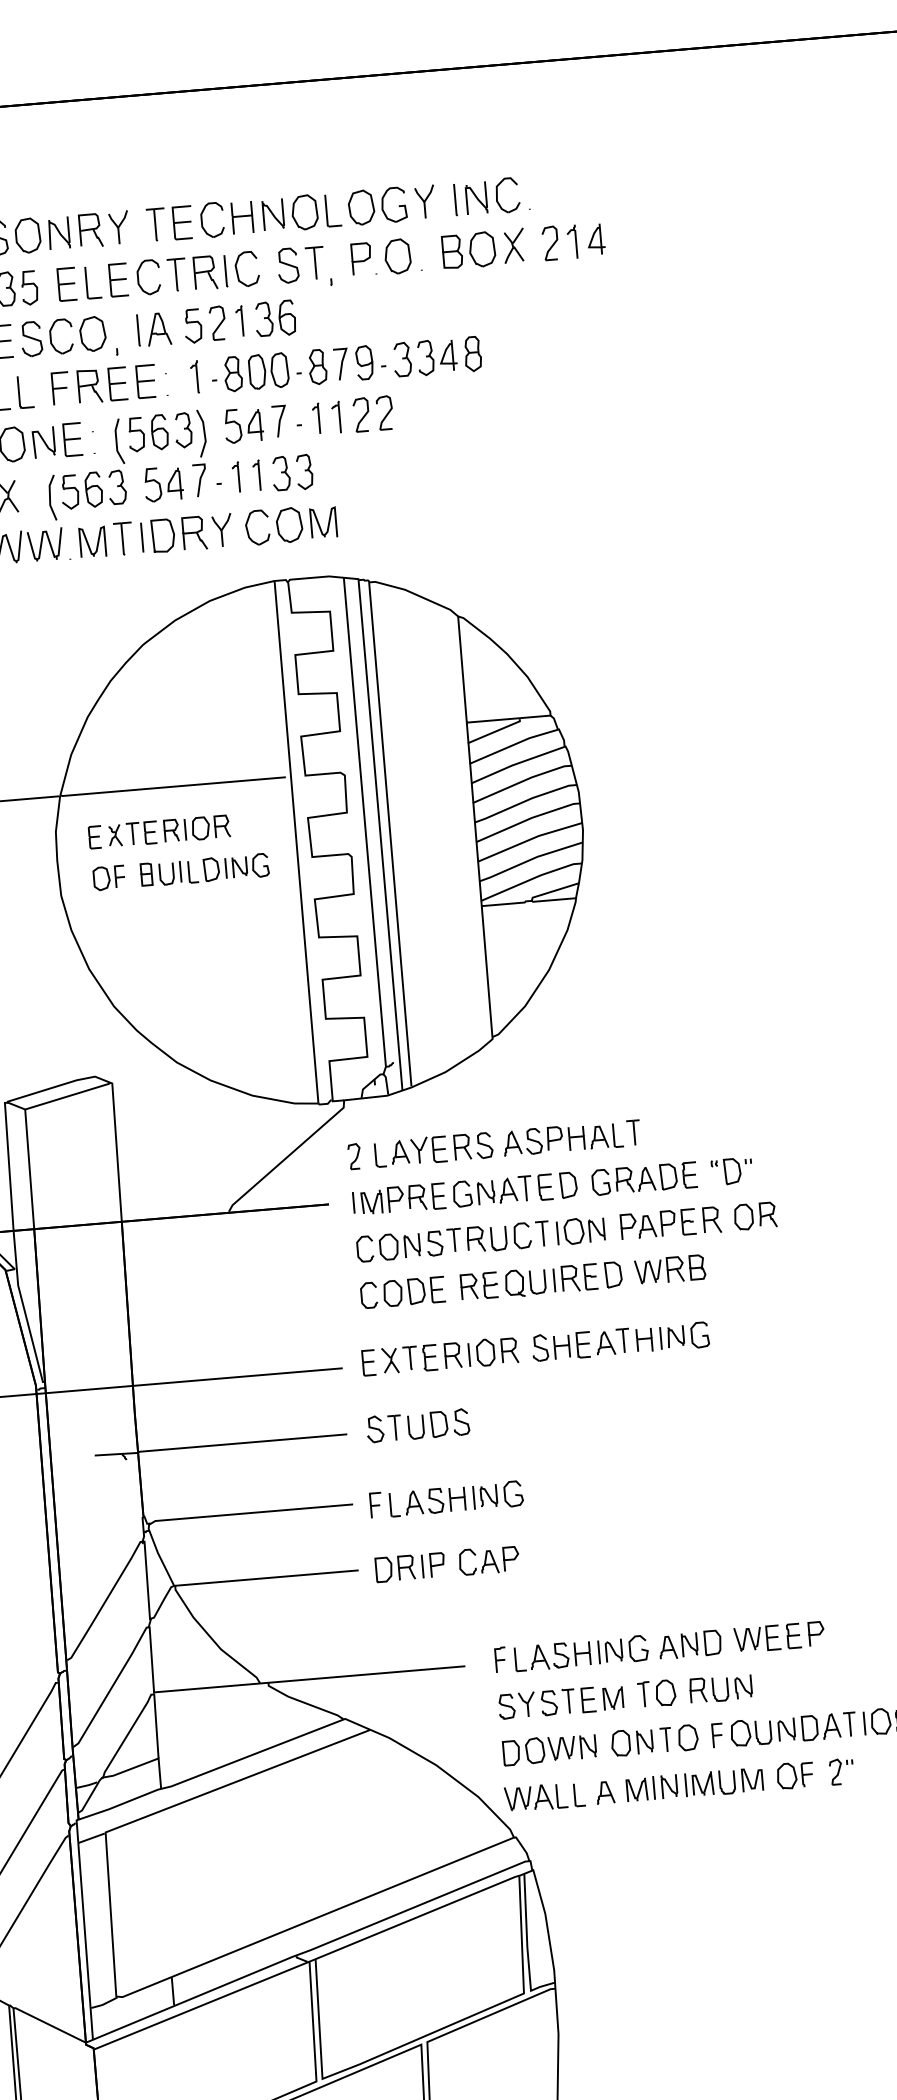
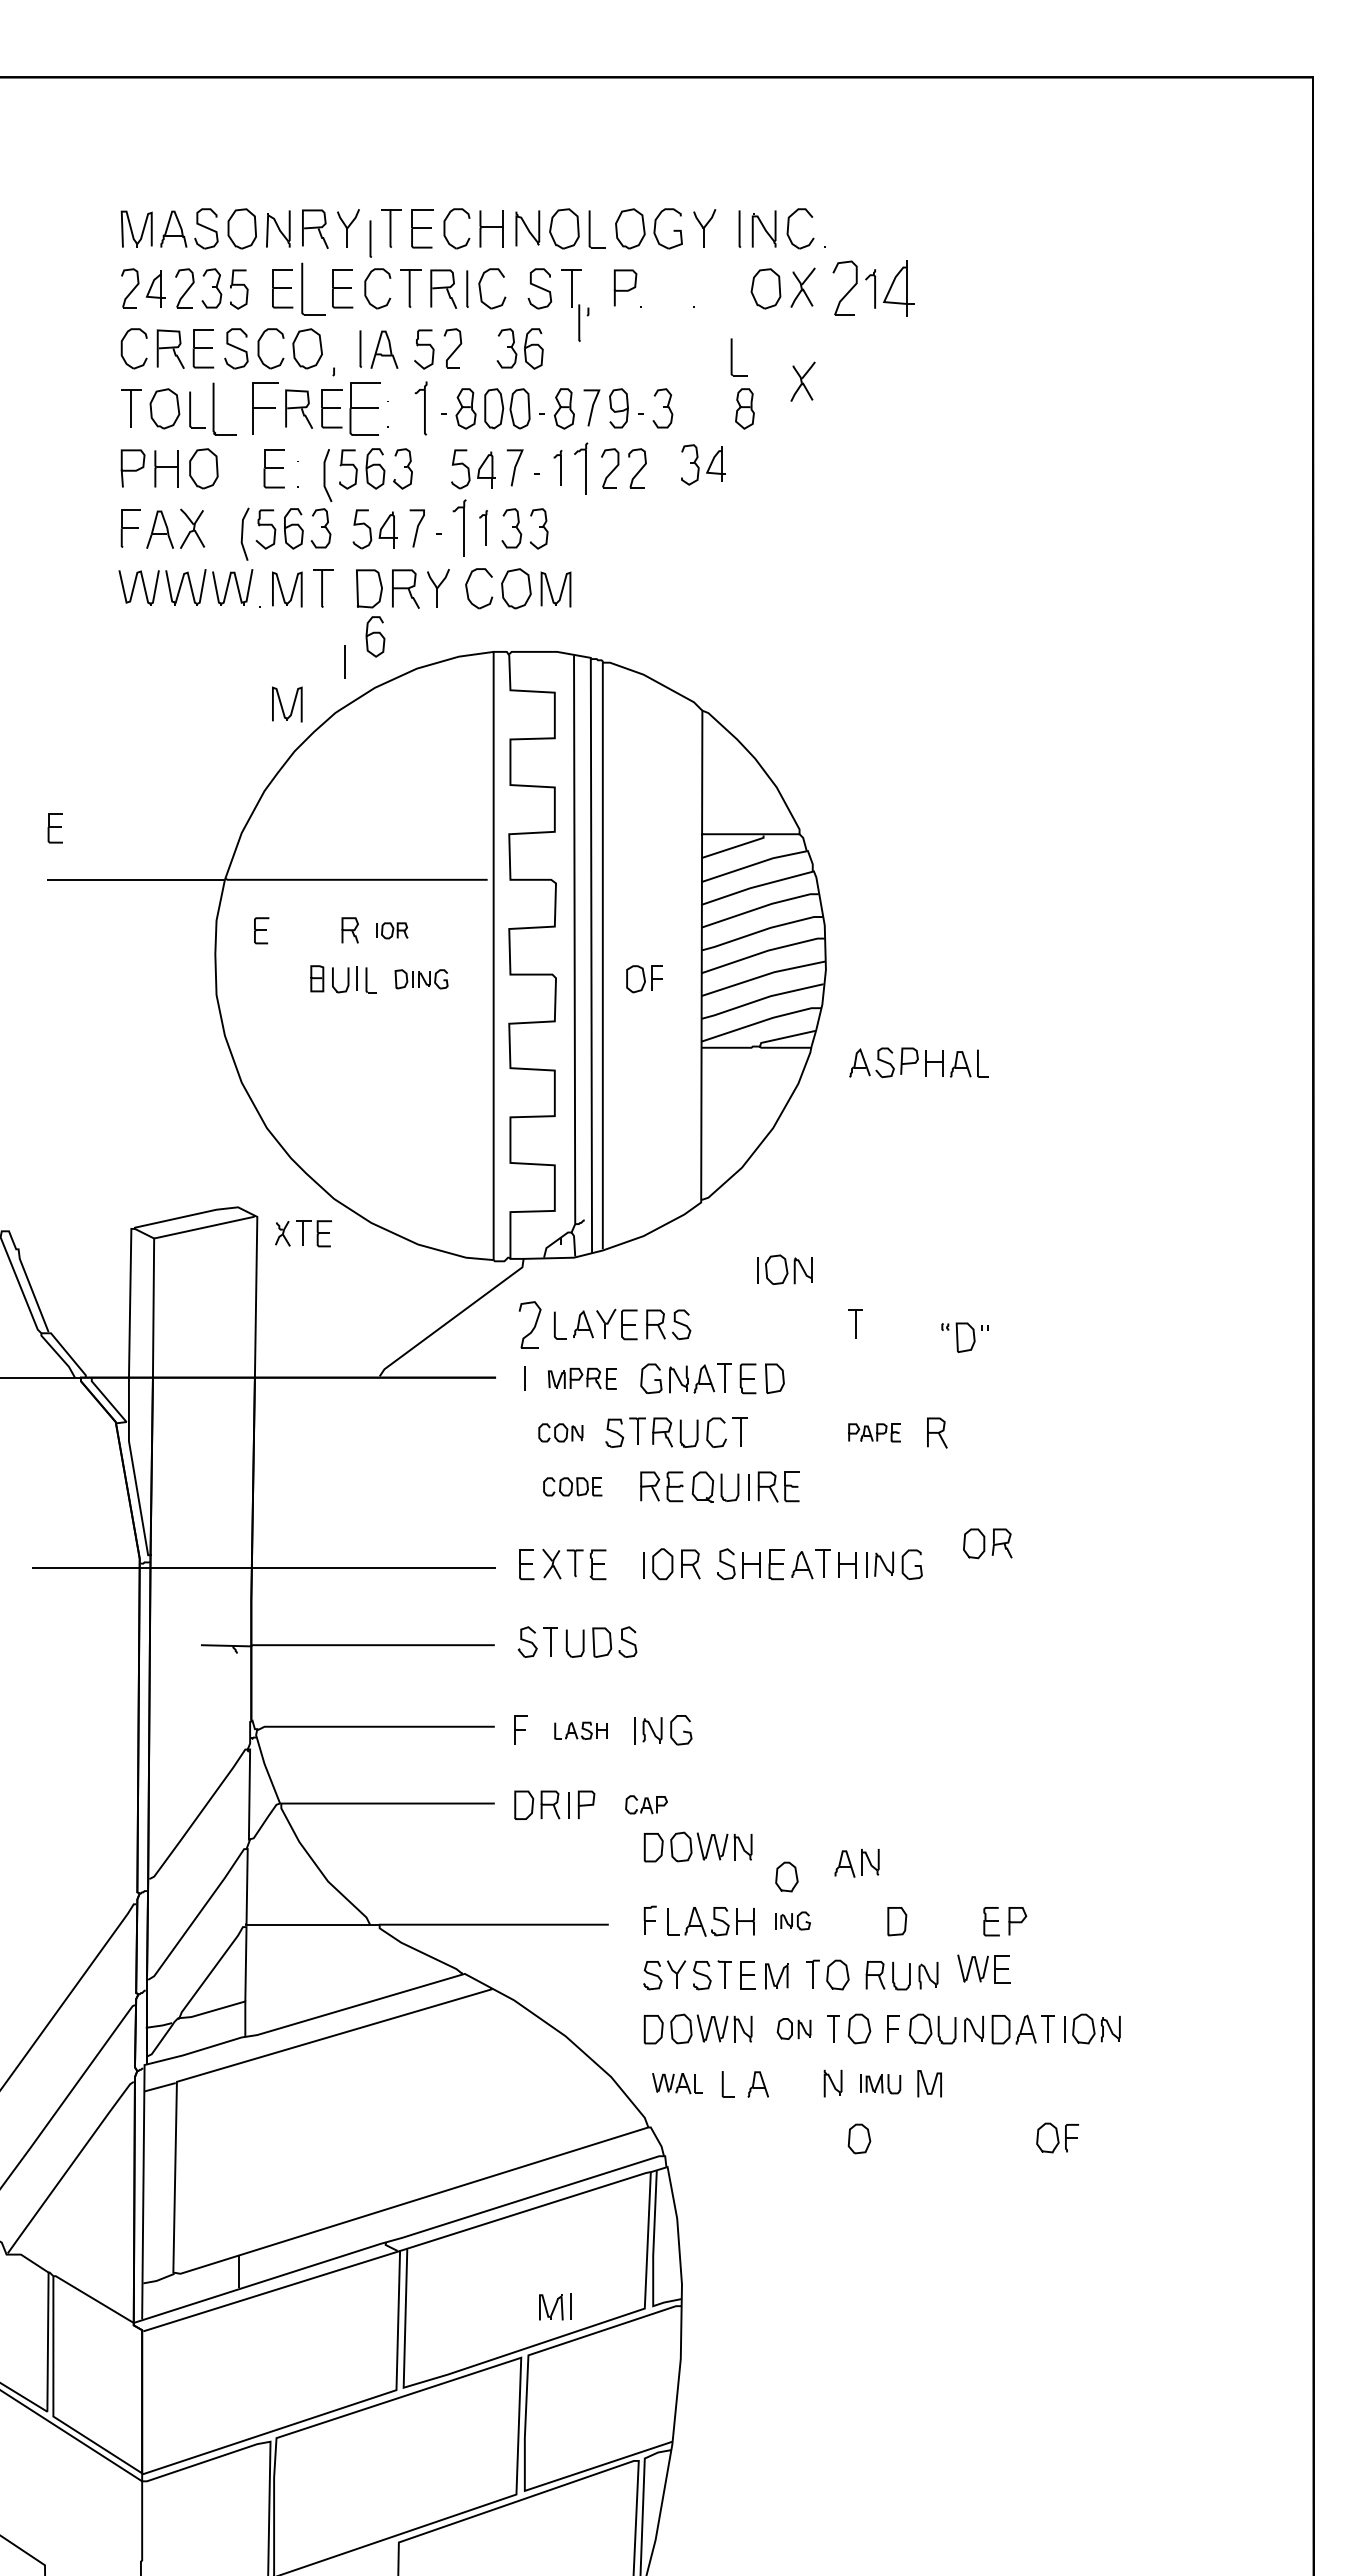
line: (138, 234) -> (370, 238), added
part: (596, 238) -> (898, 287), size x1.6
part: (550, 243) -> (845, 288), size x1.4
curve: (451, 251) -> (730, 288), removed
part: (397, 256) -> (667, 288), removed
part: (92, 282) -> (312, 289), size x1.4
line: (324, 291) -> (579, 322), added
part: (463, 310) -> (738, 357), added
part: (239, 320) -> (478, 347), removed
part: (520, 326) -> (802, 381), added
part: (437, 356) -> (703, 464), moved
part: (195, 377) -> (421, 408), size x1.4
part: (146, 381) -> (364, 408), size x1.4
part: (60, 388) -> (264, 408), size x1.4
part: (24, 392) -> (223, 409), size x1.4
part: (336, 417) -> (581, 468), size x1.4
line: (204, 432) -> (426, 473), removed
part: (43, 442) -> (240, 469), removed
part: (236, 476) -> (459, 527), size x1.6
line: (141, 537) -> (344, 661), moved
part: (171, 576) -> (375, 636), added
part: (101, 641) -> (287, 704), added
part: (207, 827) -> (392, 930), size x0.6
part: (133, 833) -> (303, 1233), moved
part: (236, 867) -> (421, 979), size x0.7
part: (109, 878) -> (644, 979), moved
part: (562, 1138) -> (918, 1062), moved
part: (354, 1156) -> (530, 1324), size x1.6
part: (731, 1171) -> (964, 1337), moved
part: (644, 1178) -> (863, 1378), removed
part: (403, 1198) -> (582, 1378), size x0.7
part: (755, 1216) -> (987, 1543), moved
part: (658, 1224) -> (874, 1432), size x0.6
part: (580, 1230) -> (784, 1269), moved
part: (388, 1246) -> (560, 1432), size x0.6
part: (670, 1269) -> (884, 1486), removed
part: (613, 1274) -> (817, 1486), removed
part: (402, 1292) -> (572, 1486), size x0.6
part: (452, 1355) -> (624, 1564), removed
part: (427, 1501) -> (580, 1730), size x0.6
part: (489, 1560) -> (646, 1804), size x0.6
part: (535, 1592) -> (697, 1846), added
curve: (606, 1612) -> (777, 1876), added
part: (756, 1638) -> (983, 1968), moved
part: (677, 1646) -> (856, 1863), moved
part: (623, 1649) -> (793, 1920), size x0.6
part: (631, 1742) -> (793, 2028), size x0.7
part: (841, 1771) -> (1033, 2082), removed
part: (795, 1775) -> (1057, 2137), moved
part: (710, 1783) -> (880, 2083), size x0.7
part: (640, 1788) -> (555, 2306), moved
part: (535, 1797) -> (677, 2083), size x0.7
part: (696, 1831) -> (859, 2138), added

